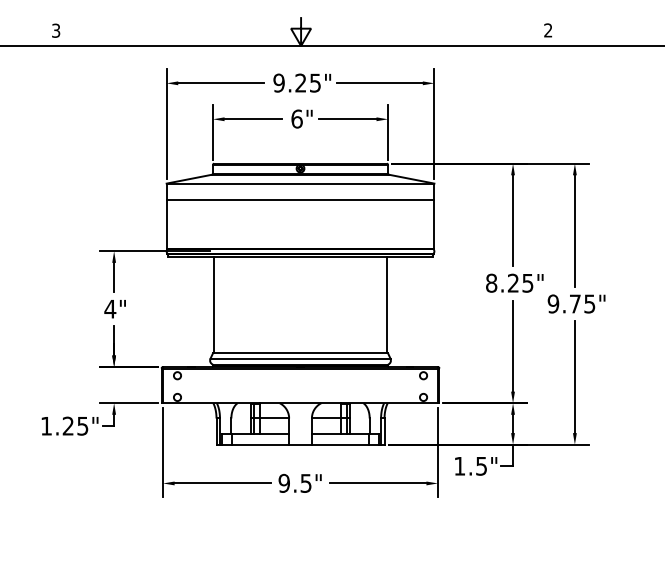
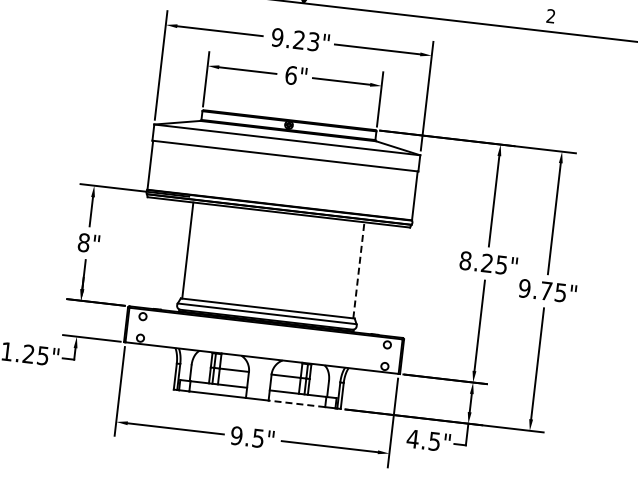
text: (315, 82) -> (313, 41), 9.25" -> 9.23"
line: (386, 304) -> (358, 269), solid -> dashed
text: (110, 308) -> (84, 242), 4" -> 8"
line: (339, 444) -> (296, 403), solid -> dashed
text: (459, 466) -> (412, 439), 1.5" -> 4.5"

